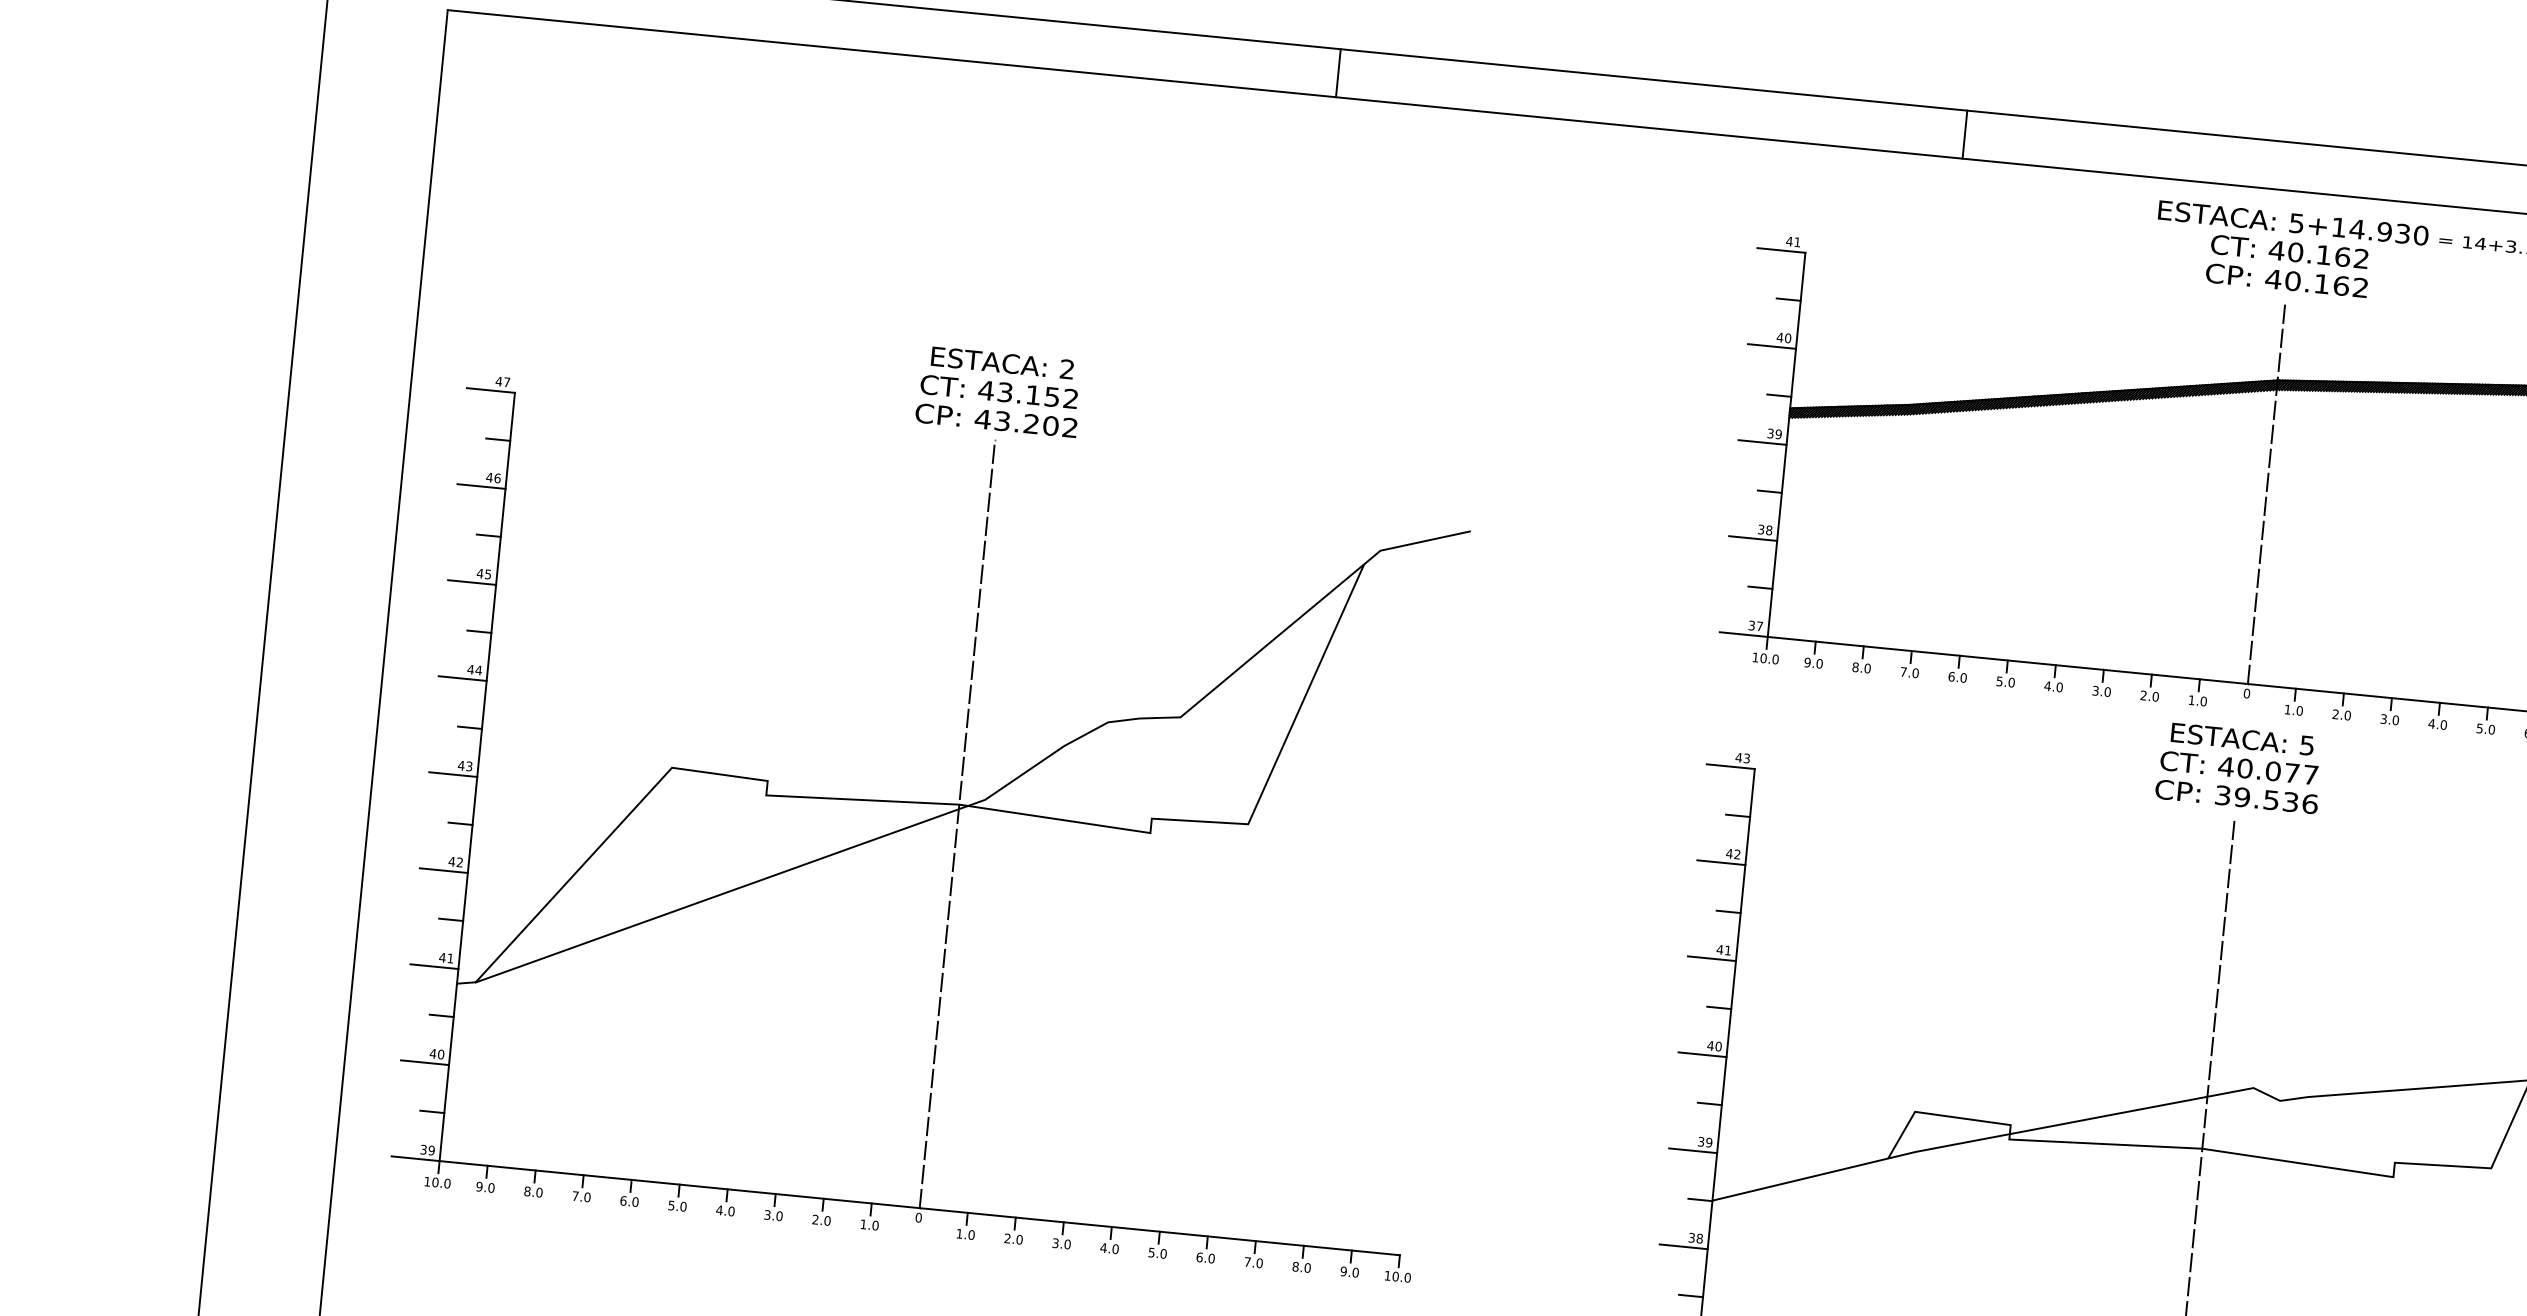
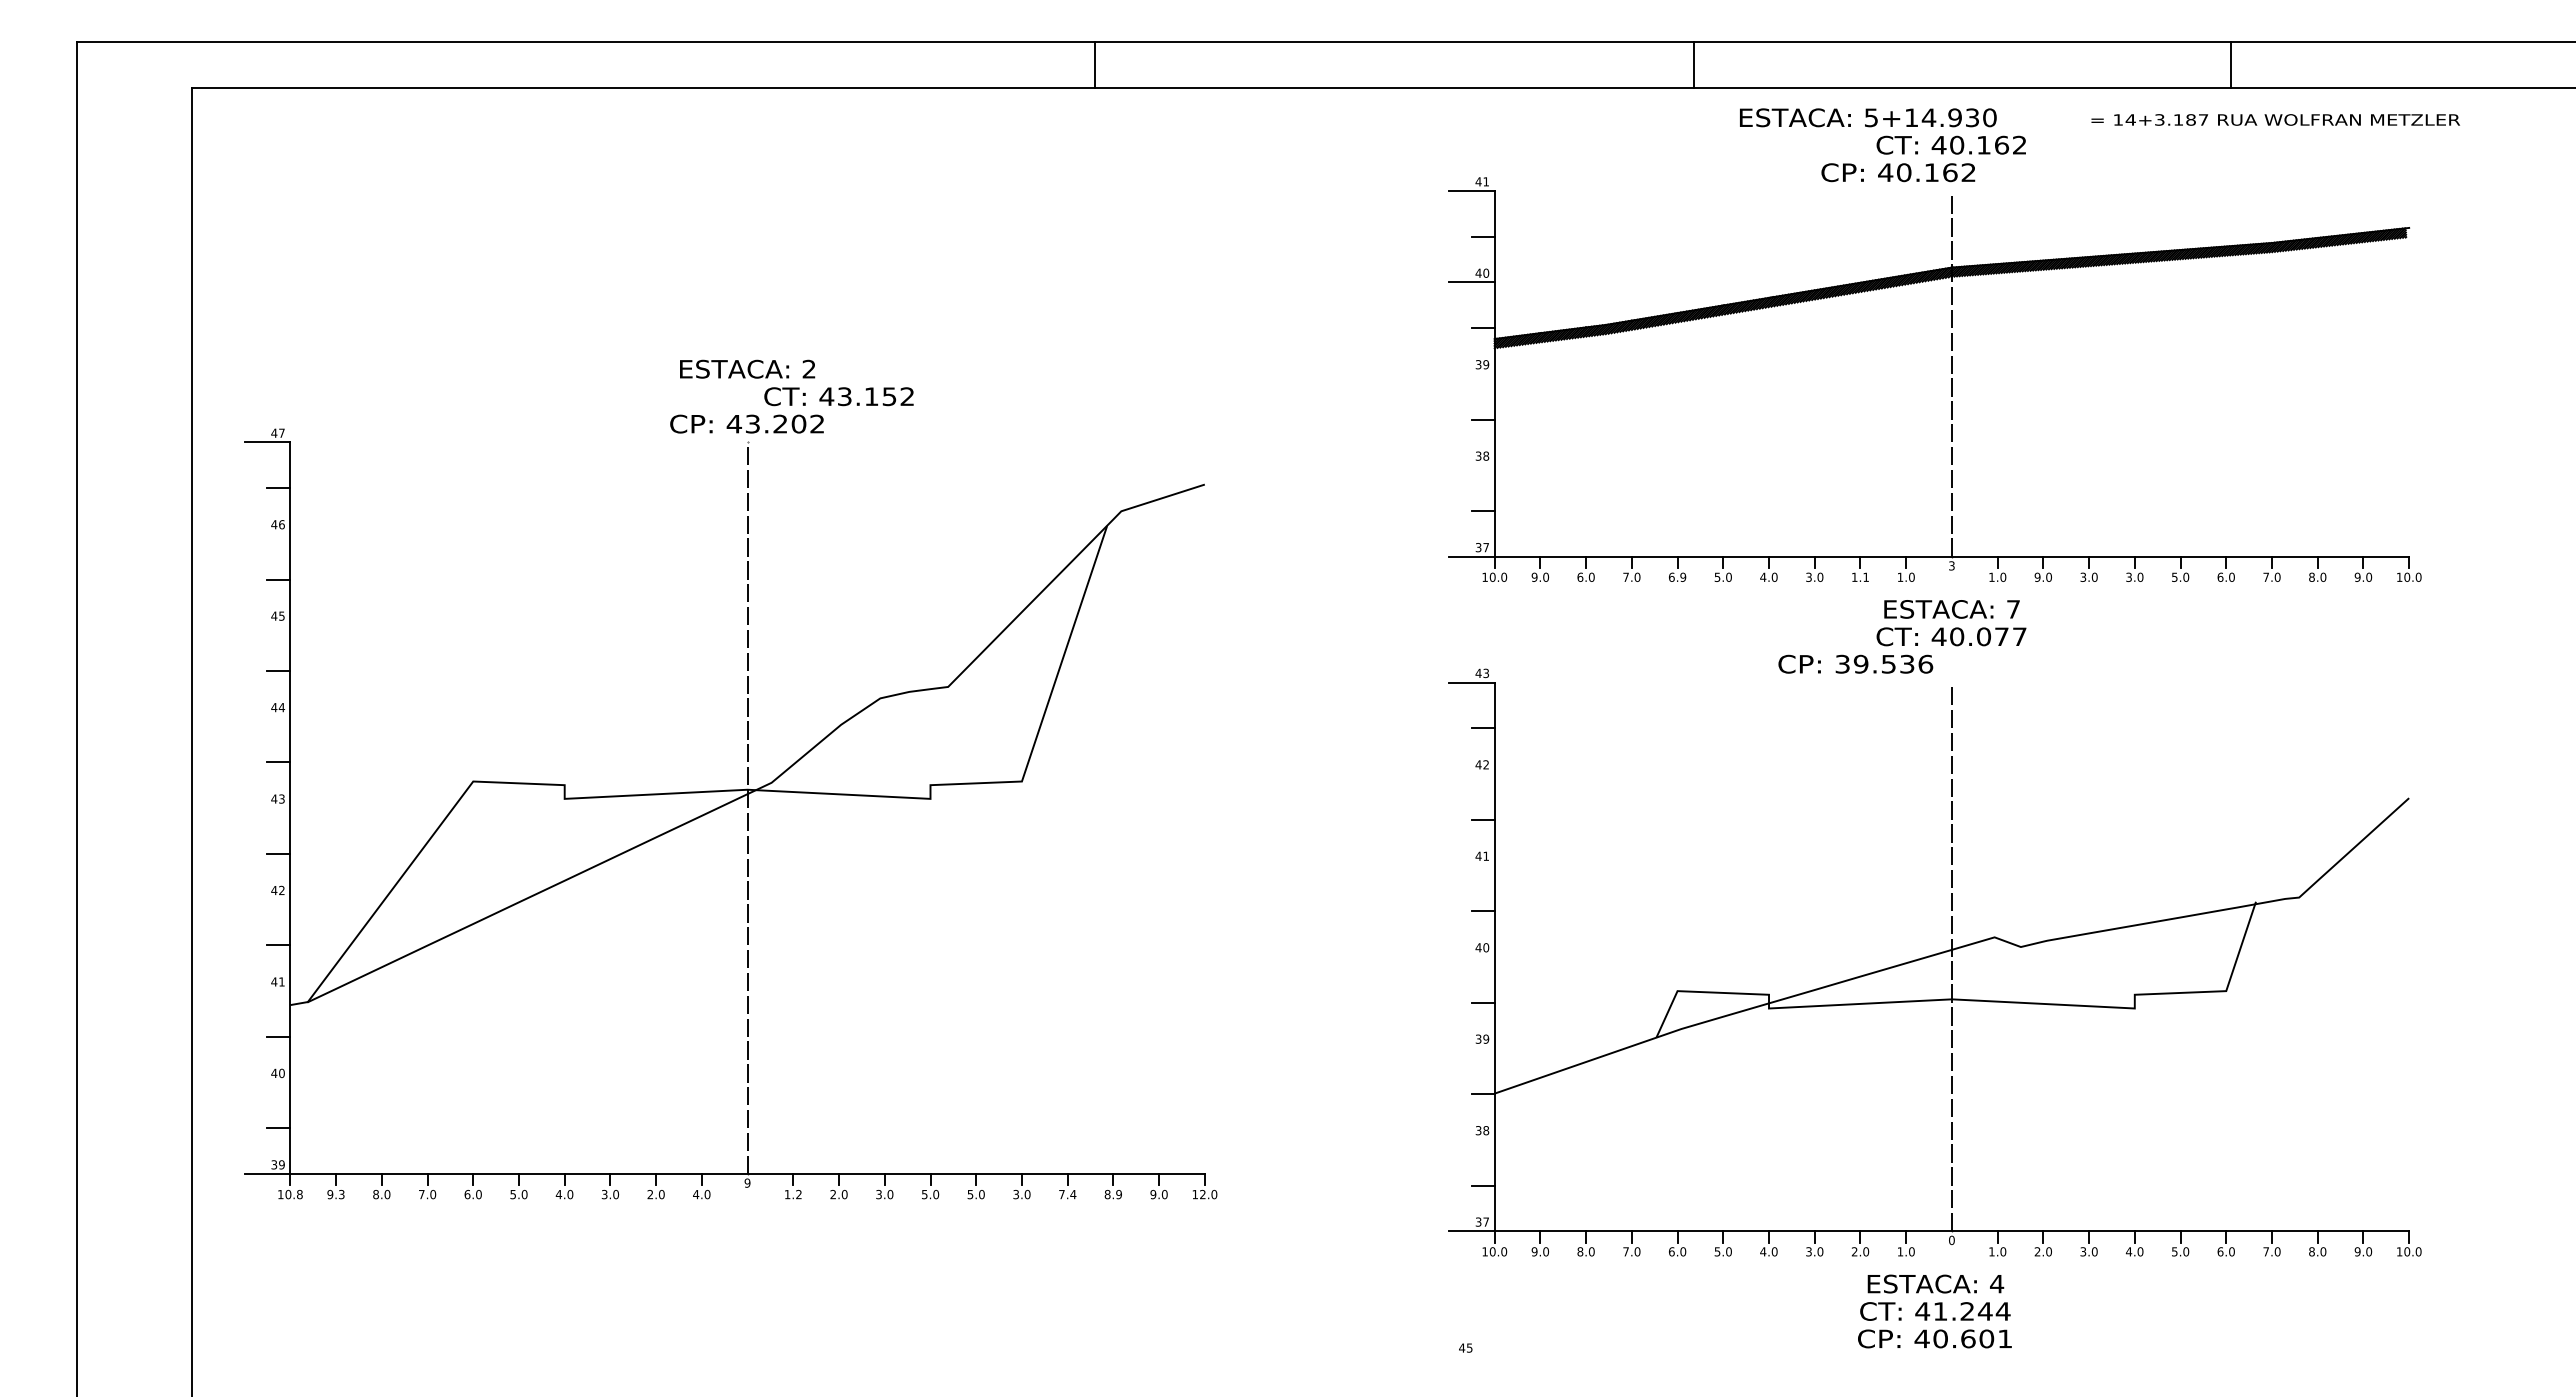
line: (1338, 72) -> (1094, 64), moved
line: (1965, 134) -> (1694, 64), moved
text: (2293, 222) -> (1868, 117), moved
text: (2287, 280) -> (1898, 172), moved
text: (998, 391) -> (838, 396), moved
line: (1762, 442) -> (1471, 373), removed
line: (481, 486) -> (267, 533), removed
line: (1752, 538) -> (1471, 465), removed
line: (472, 582) -> (267, 625), removed
text: (1855, 666) -> (1580, 576), 8.0 -> 6.0
line: (462, 678) -> (267, 716), removed
text: (1962, 678) -> (1682, 577), 6.0 -> 6.9
text: (2246, 693) -> (1951, 565), 0 -> 3
text: (2149, 695) -> (1860, 576), 2.0 -> 1.1
text: (2335, 713) -> (2037, 576), 2.0 -> 9.0
text: (2432, 723) -> (2129, 576), 4.0 -> 3.0
text: (2307, 745) -> (2013, 609), 5 -> 7
line: (453, 774) -> (267, 808), removed
text: (2236, 796) -> (1855, 663), moved
line: (1721, 863) -> (1471, 774), removed
line: (443, 870) -> (267, 899), removed
line: (1711, 958) -> (1471, 865), removed
line: (434, 967) -> (267, 991), removed
line: (1702, 1054) -> (1471, 956), removed
line: (425, 1062) -> (267, 1082), removed
line: (1692, 1150) -> (1471, 1048), removed
text: (447, 1183) -> (299, 1194), 10.0 -> 10.8
text: (491, 1187) -> (341, 1194), 9.0 -> 9.3
text: (918, 1217) -> (747, 1182), 0 -> 9
text: (863, 1224) -> (696, 1194), 1.0 -> 4.0
text: (971, 1234) -> (798, 1194), 1.0 -> 1.2
line: (1683, 1246) -> (1471, 1139), removed
text: (1103, 1247) -> (924, 1194), 4.0 -> 5.0
text: (1200, 1257) -> (1016, 1194), 6.0 -> 3.0
text: (1259, 1263) -> (1073, 1194), 7.0 -> 7.4
text: (1307, 1267) -> (1118, 1194), 8.0 -> 8.9
text: (1395, 1276) -> (1202, 1194), 10.0 -> 12.0

